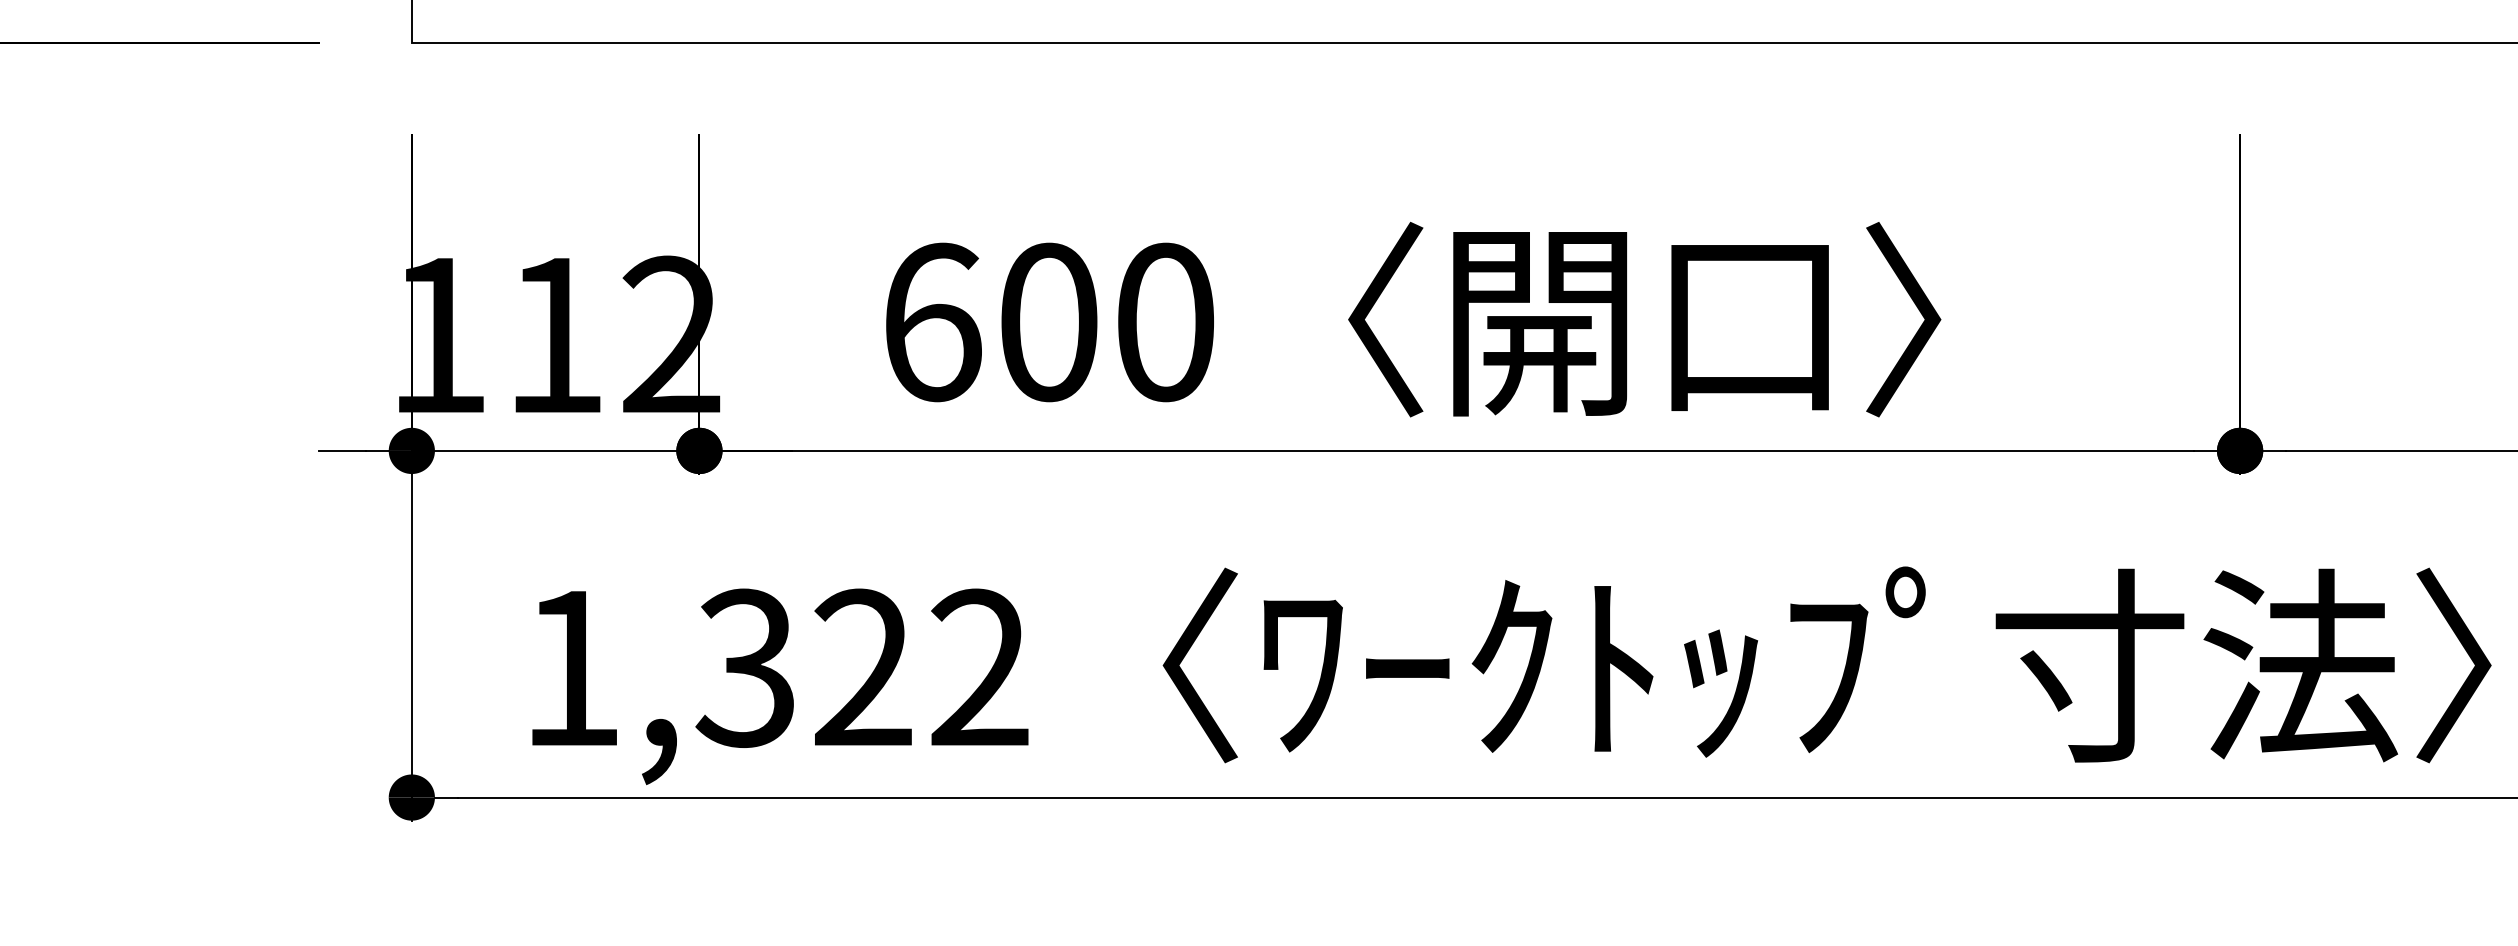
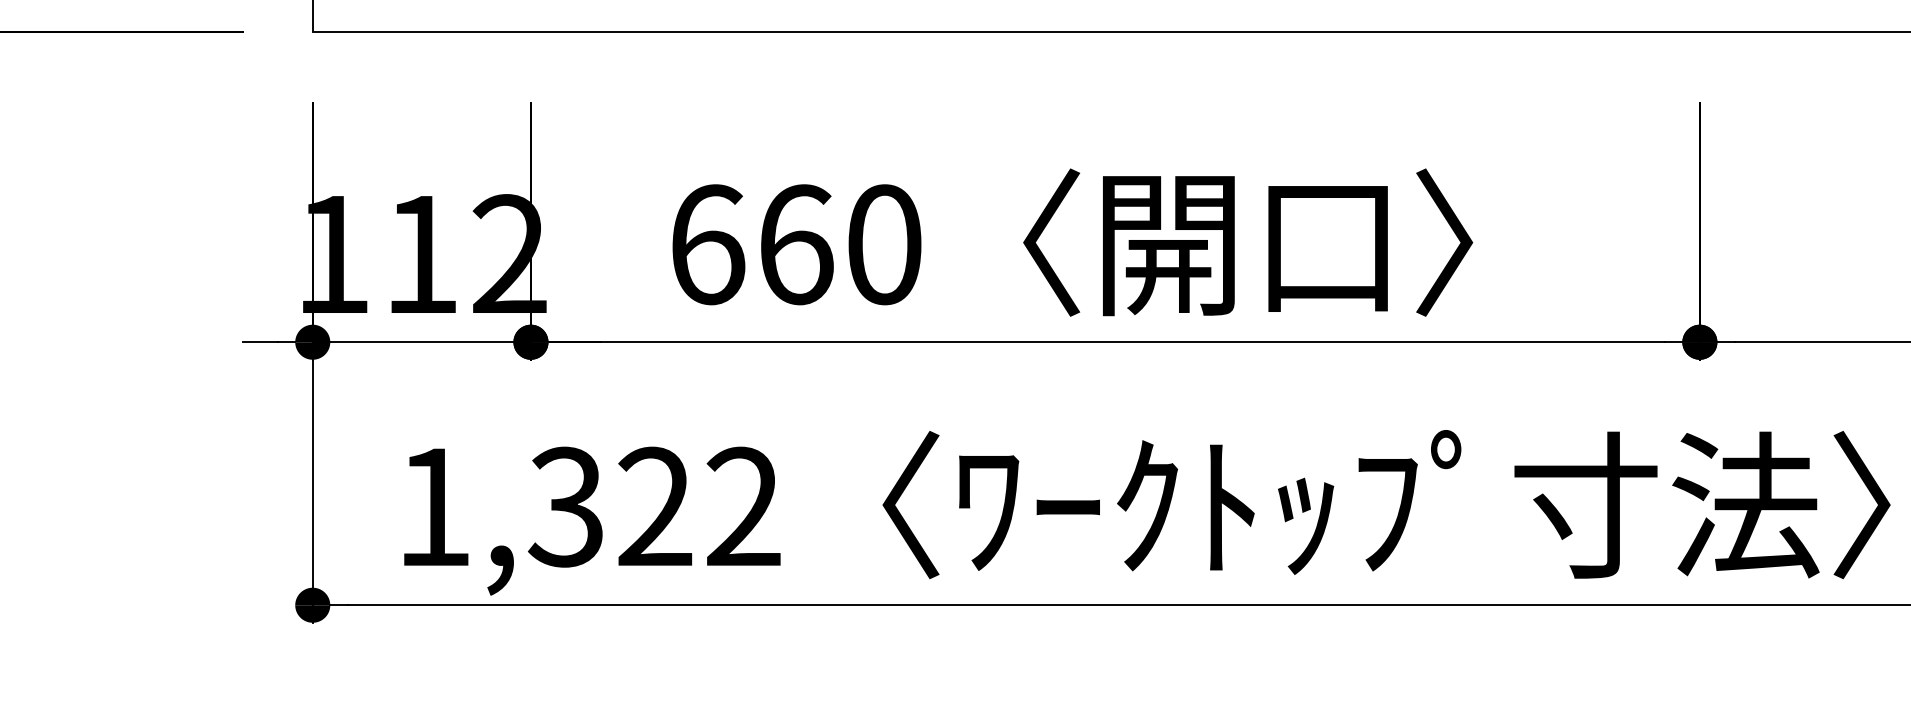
text: (1049, 322) -> (796, 244), 600 -> 660

